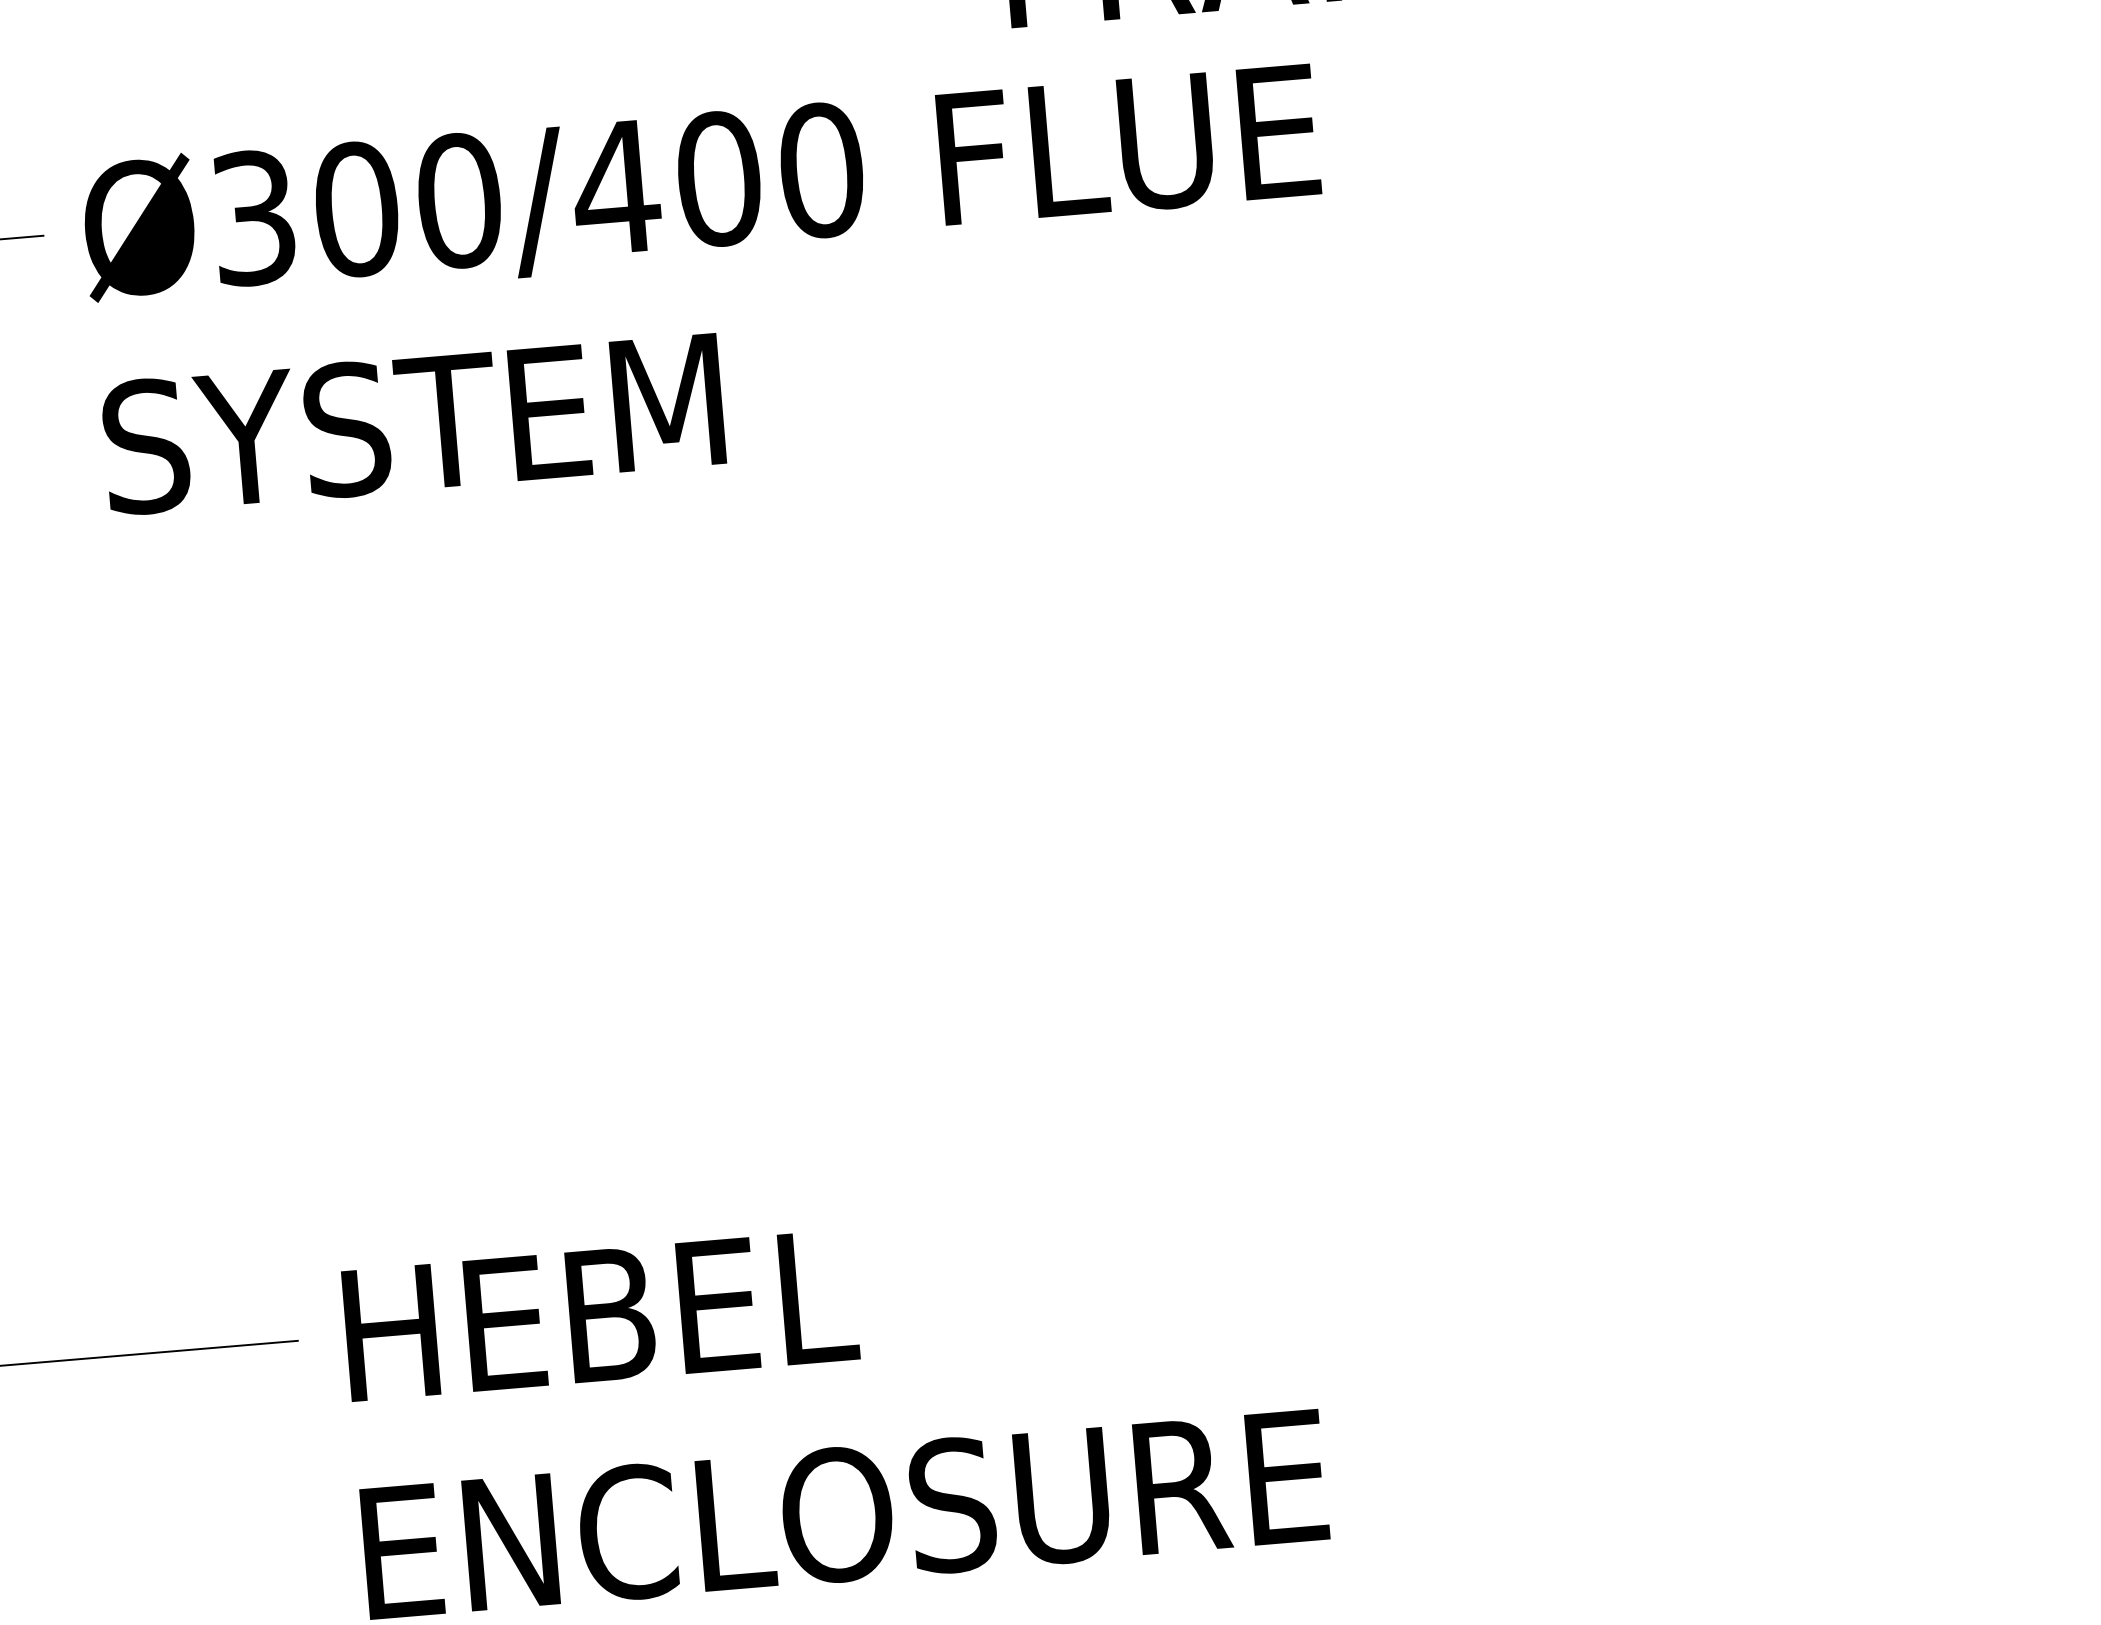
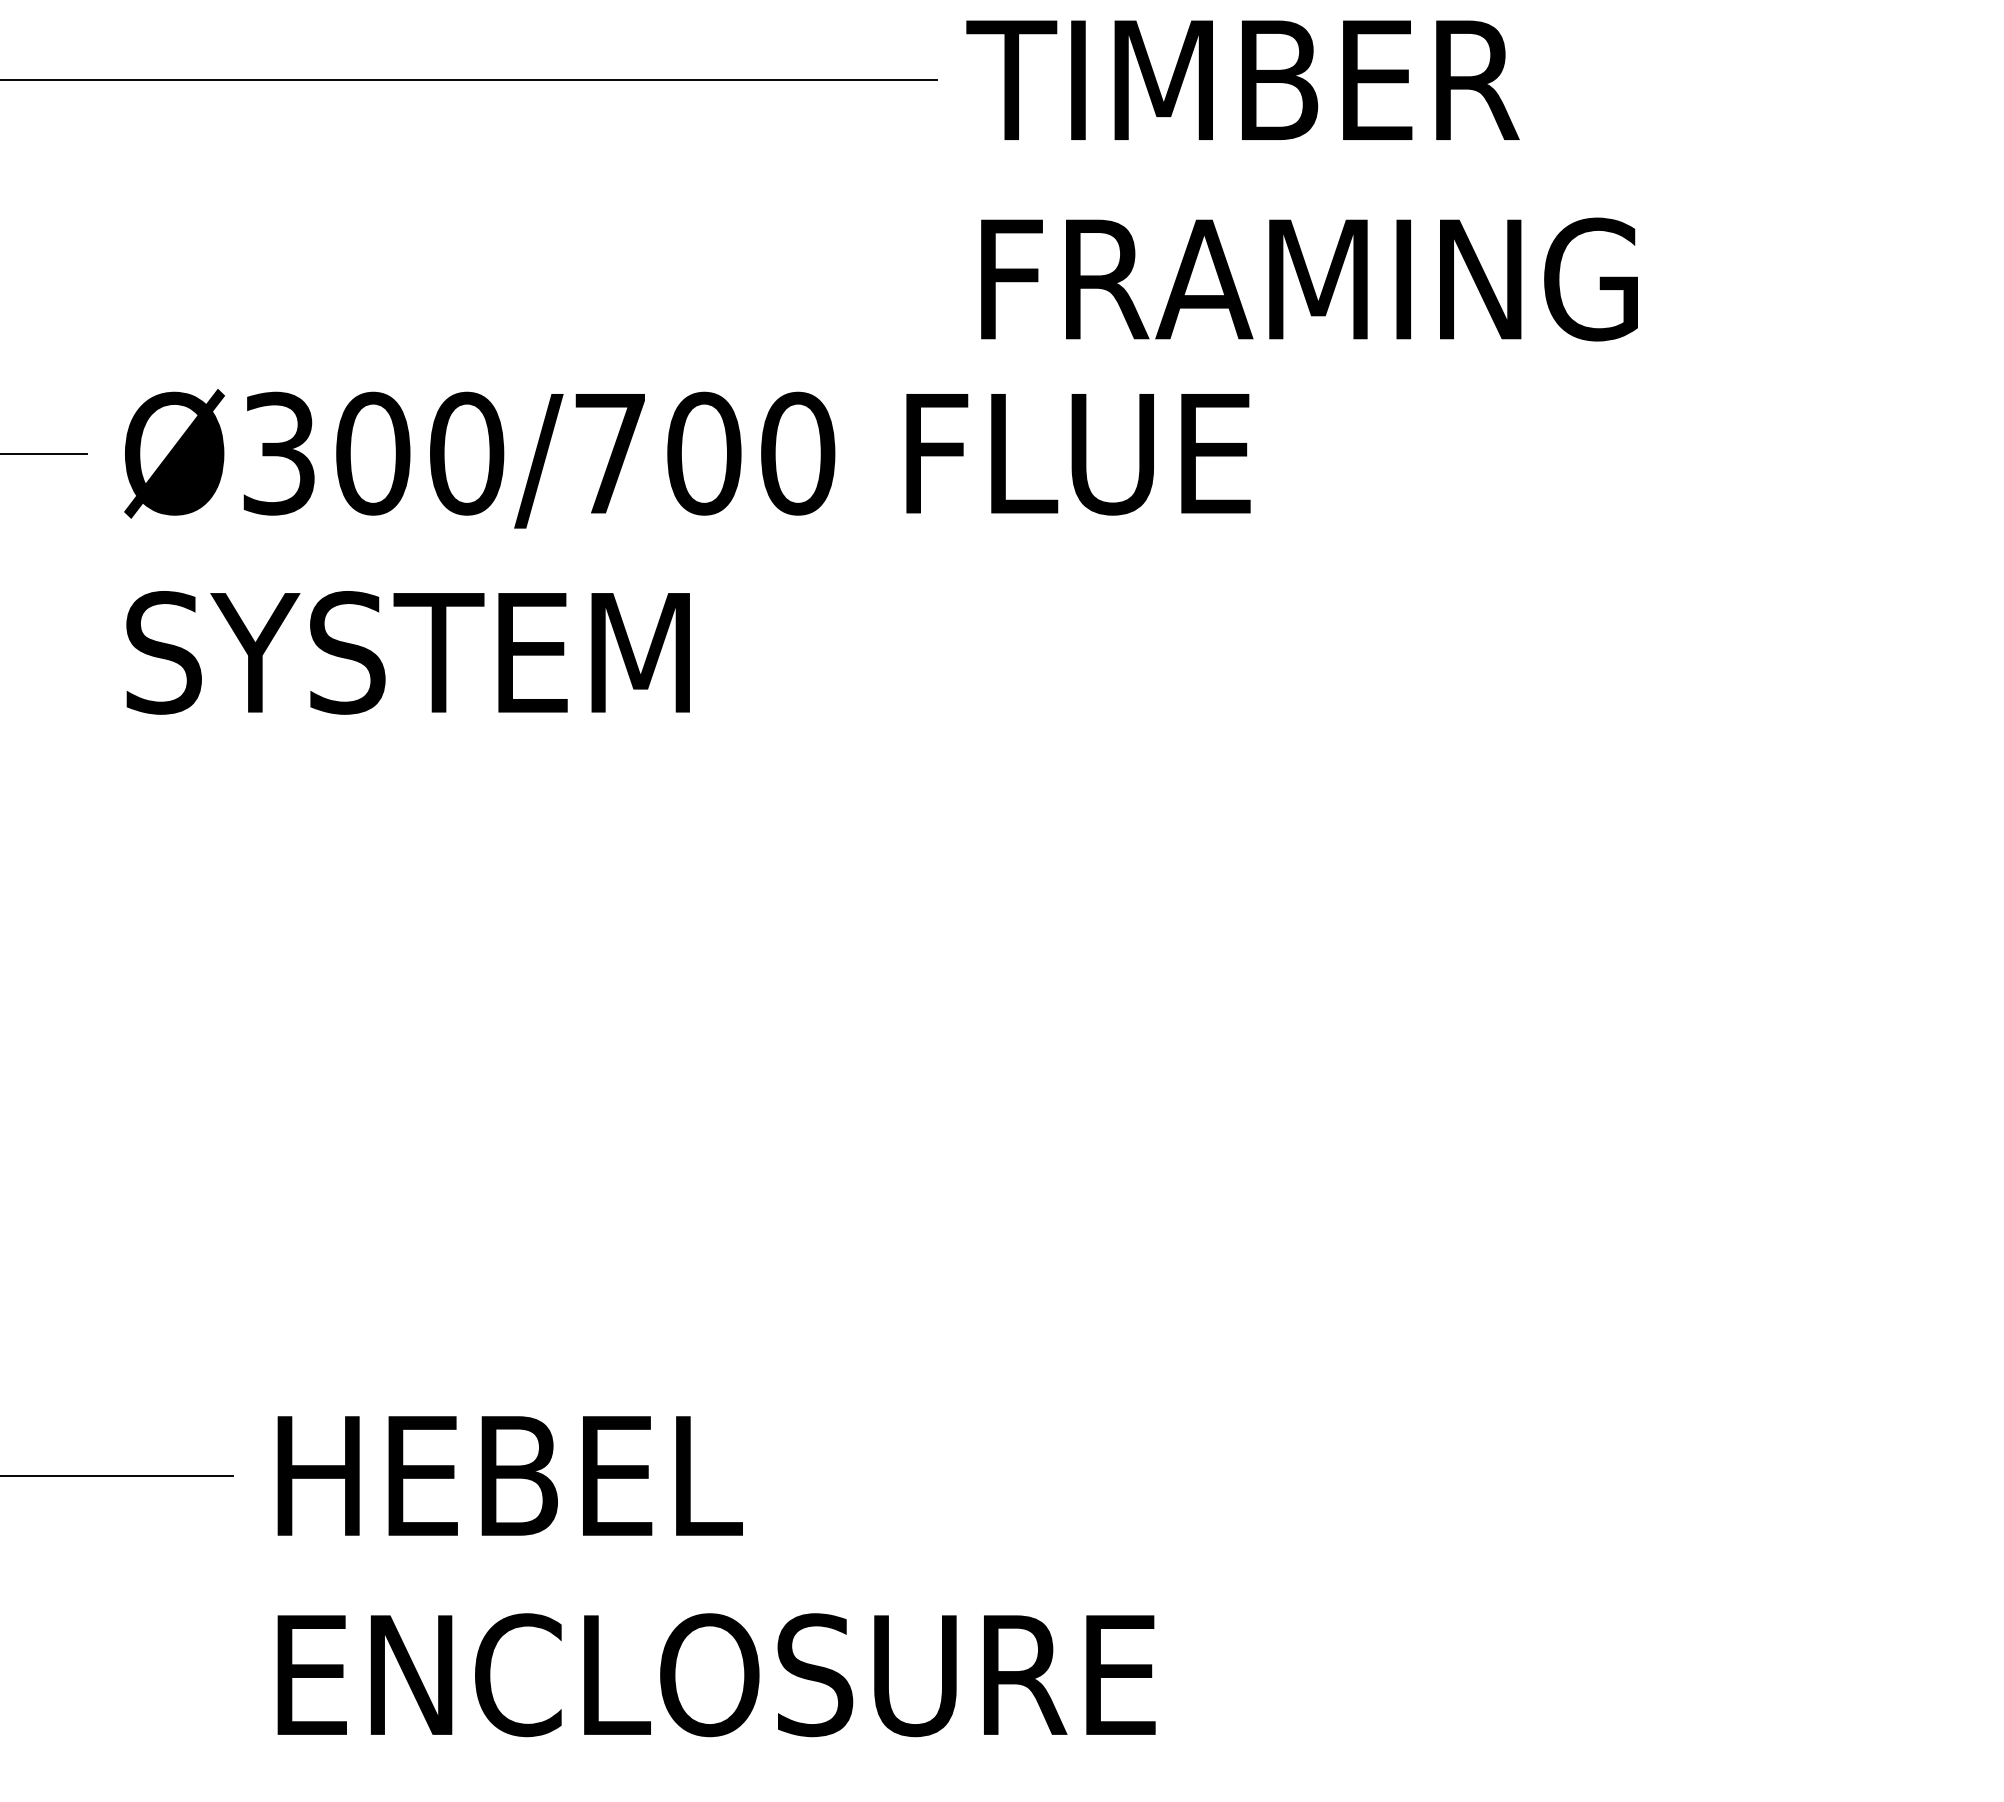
text: (616, 187) -> (610, 453), Ø300/400 -> Ø300/700

